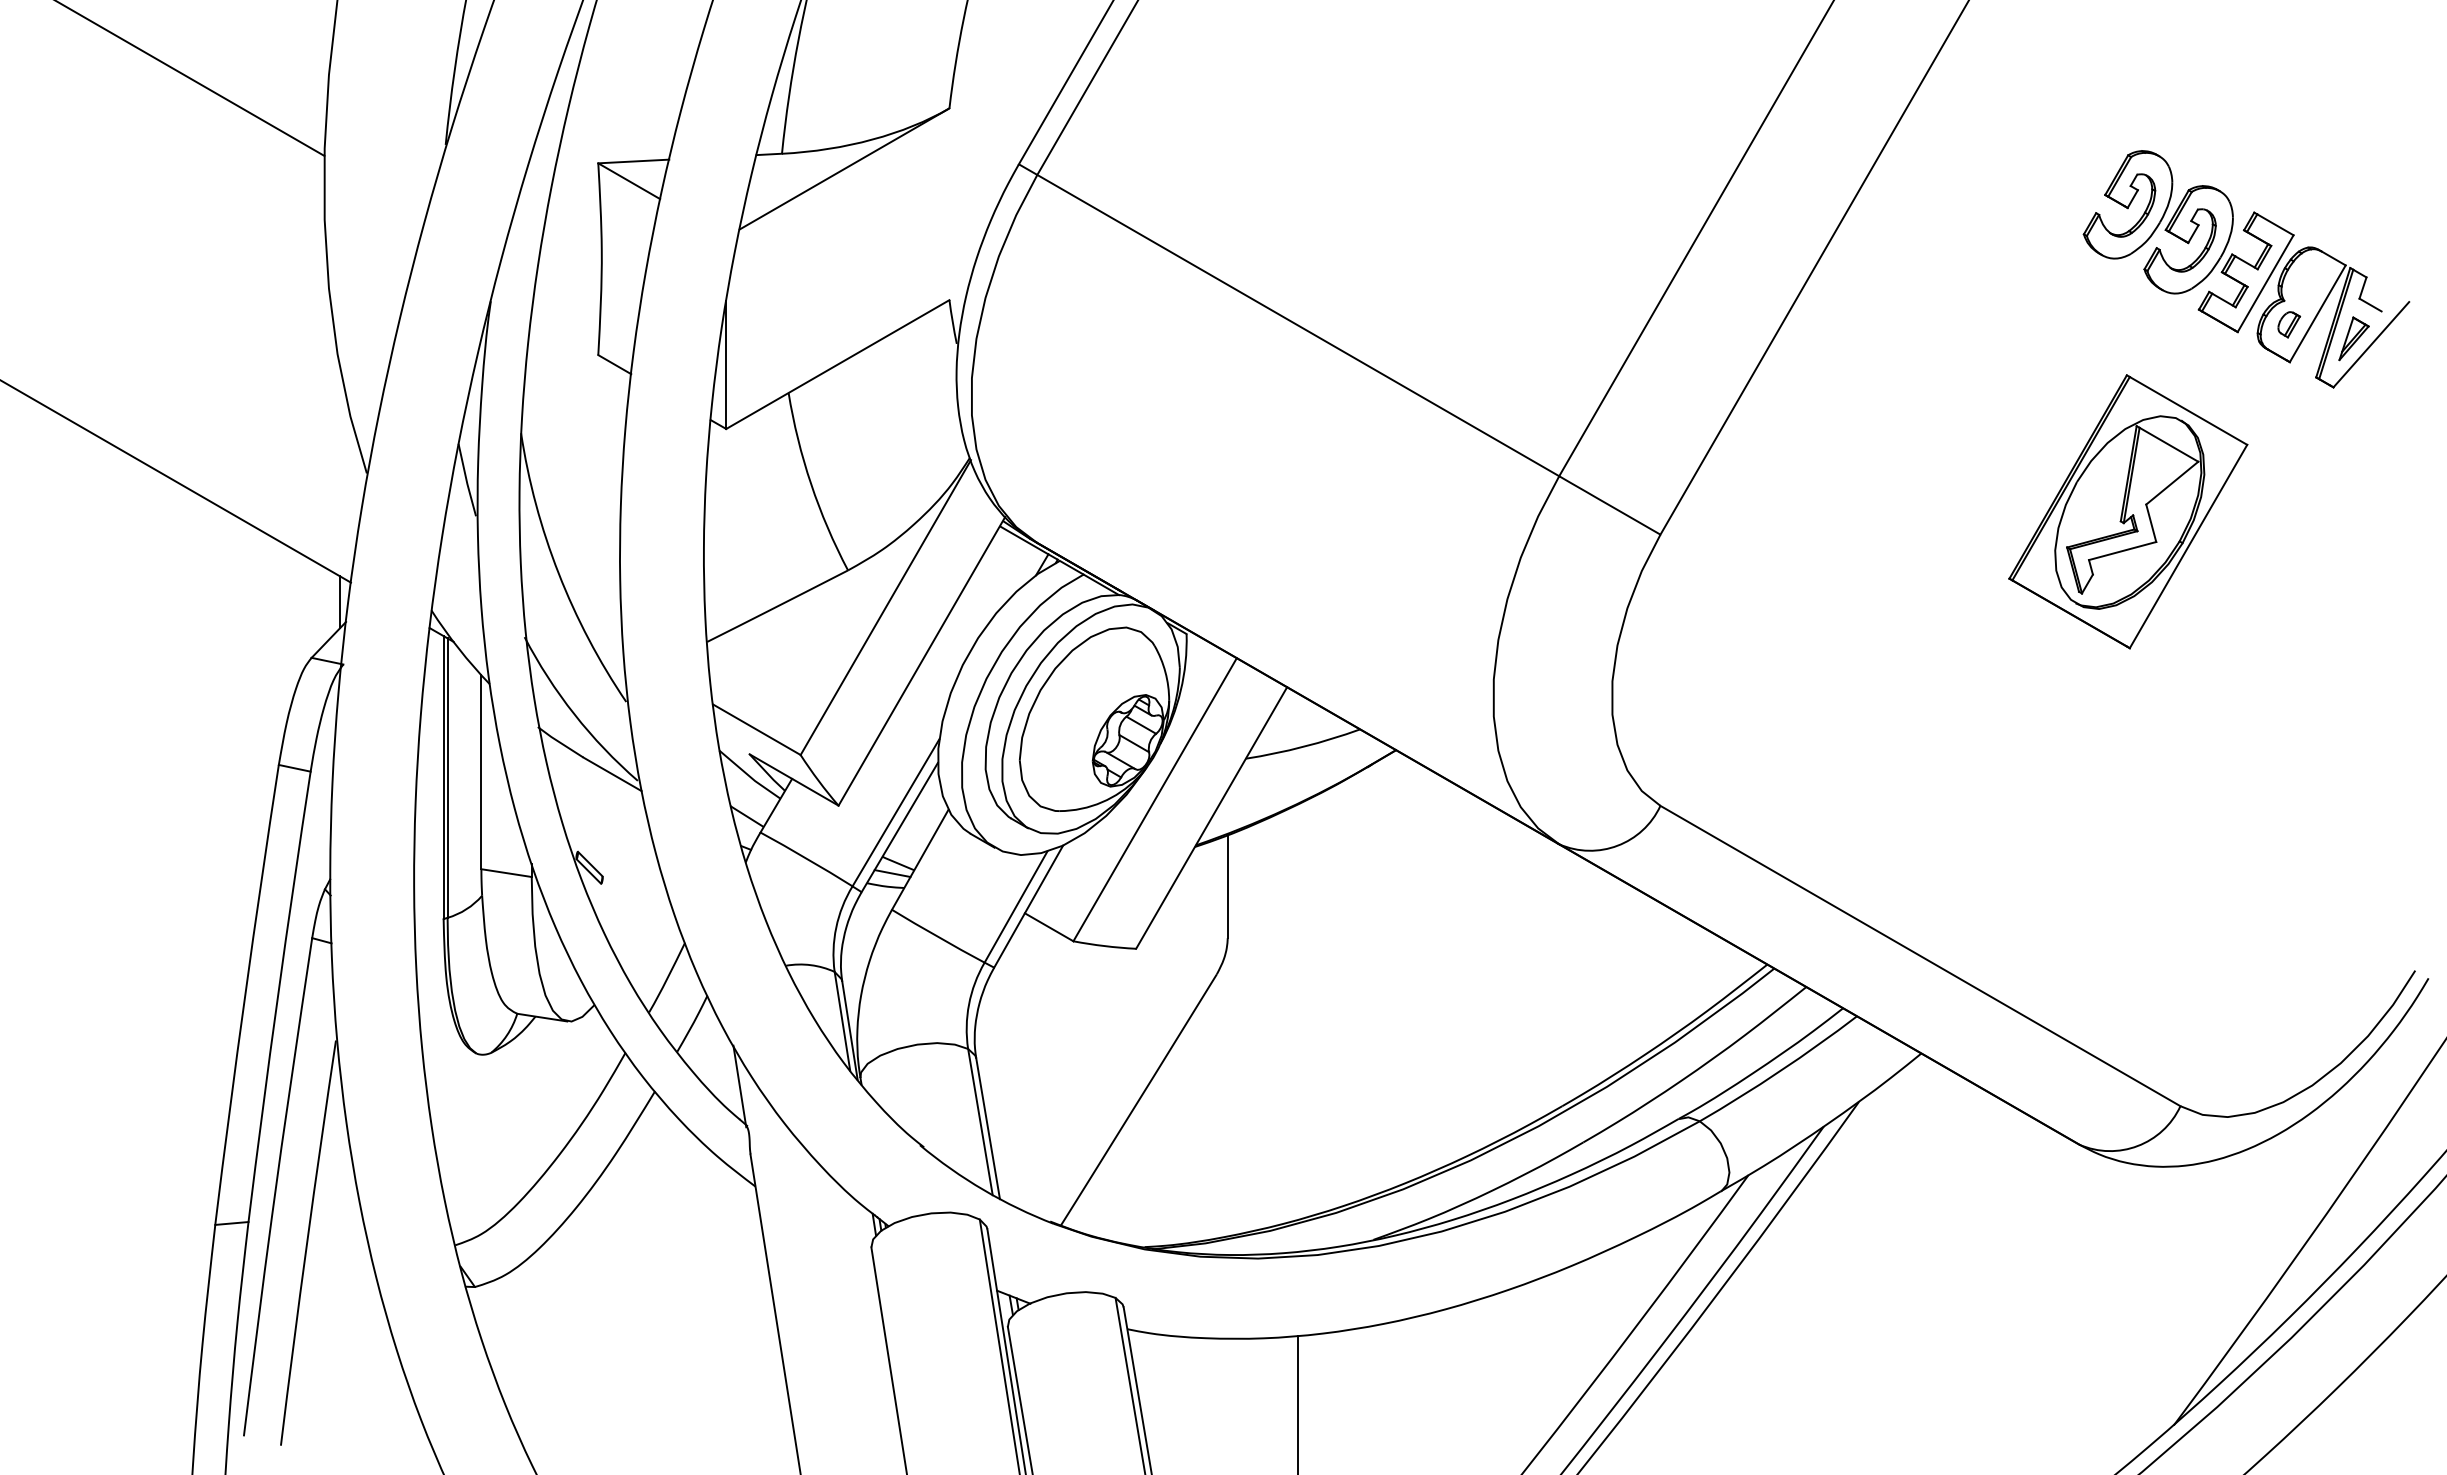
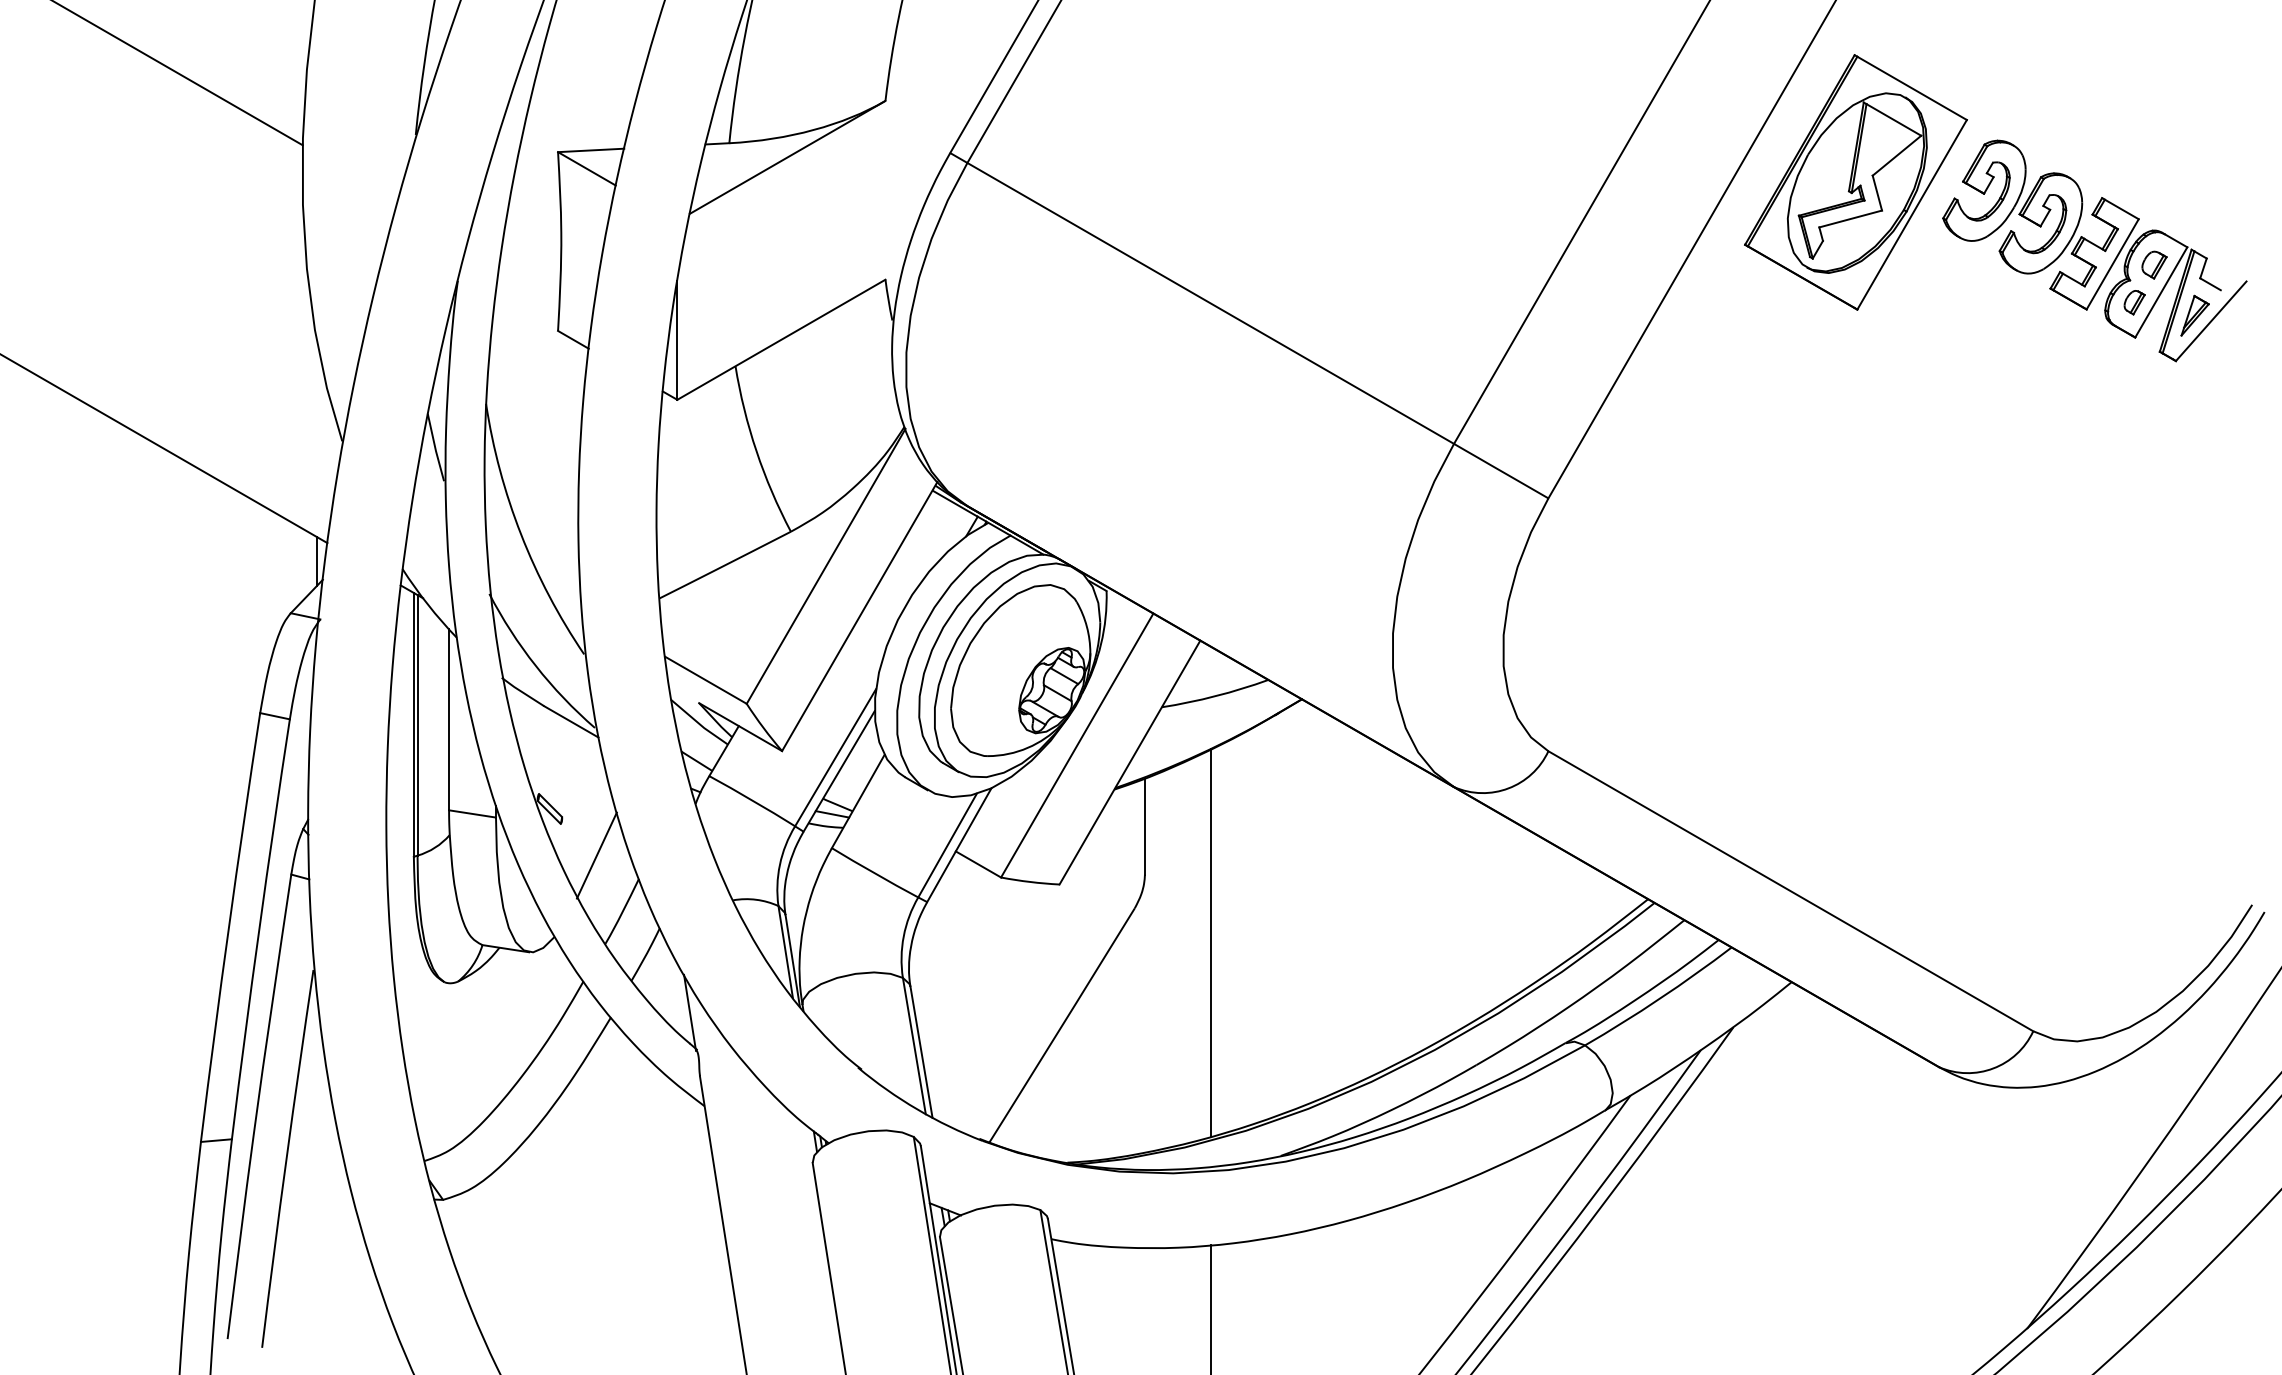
part: (2310, 284) -> (2154, 265), added
part: (2128, 511) -> (1856, 182), moved
line: (639, 917) -> (596, 855), added
line: (1298, 1011) -> (1210, 942), added

